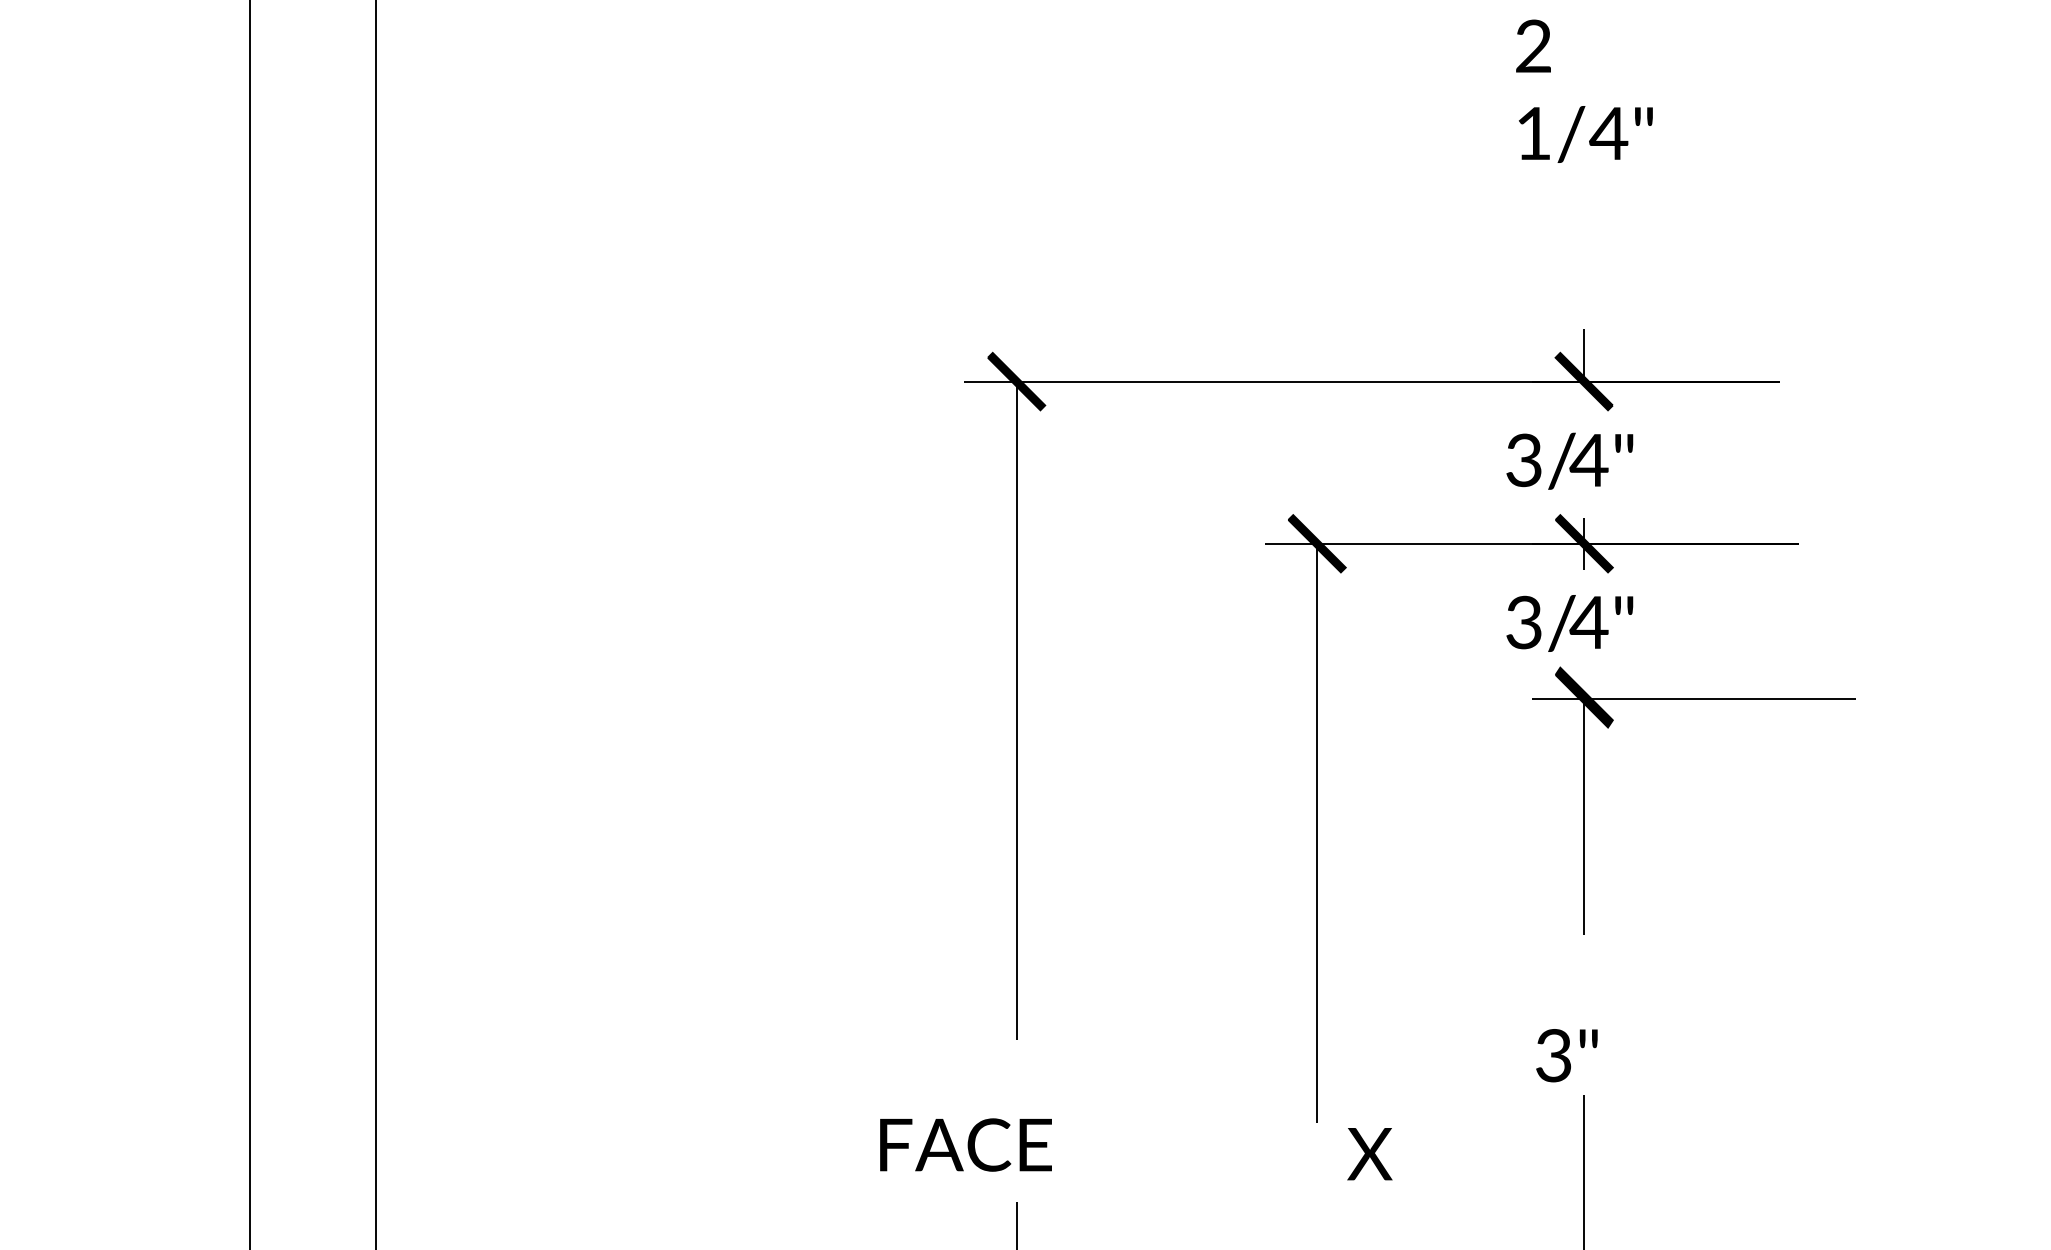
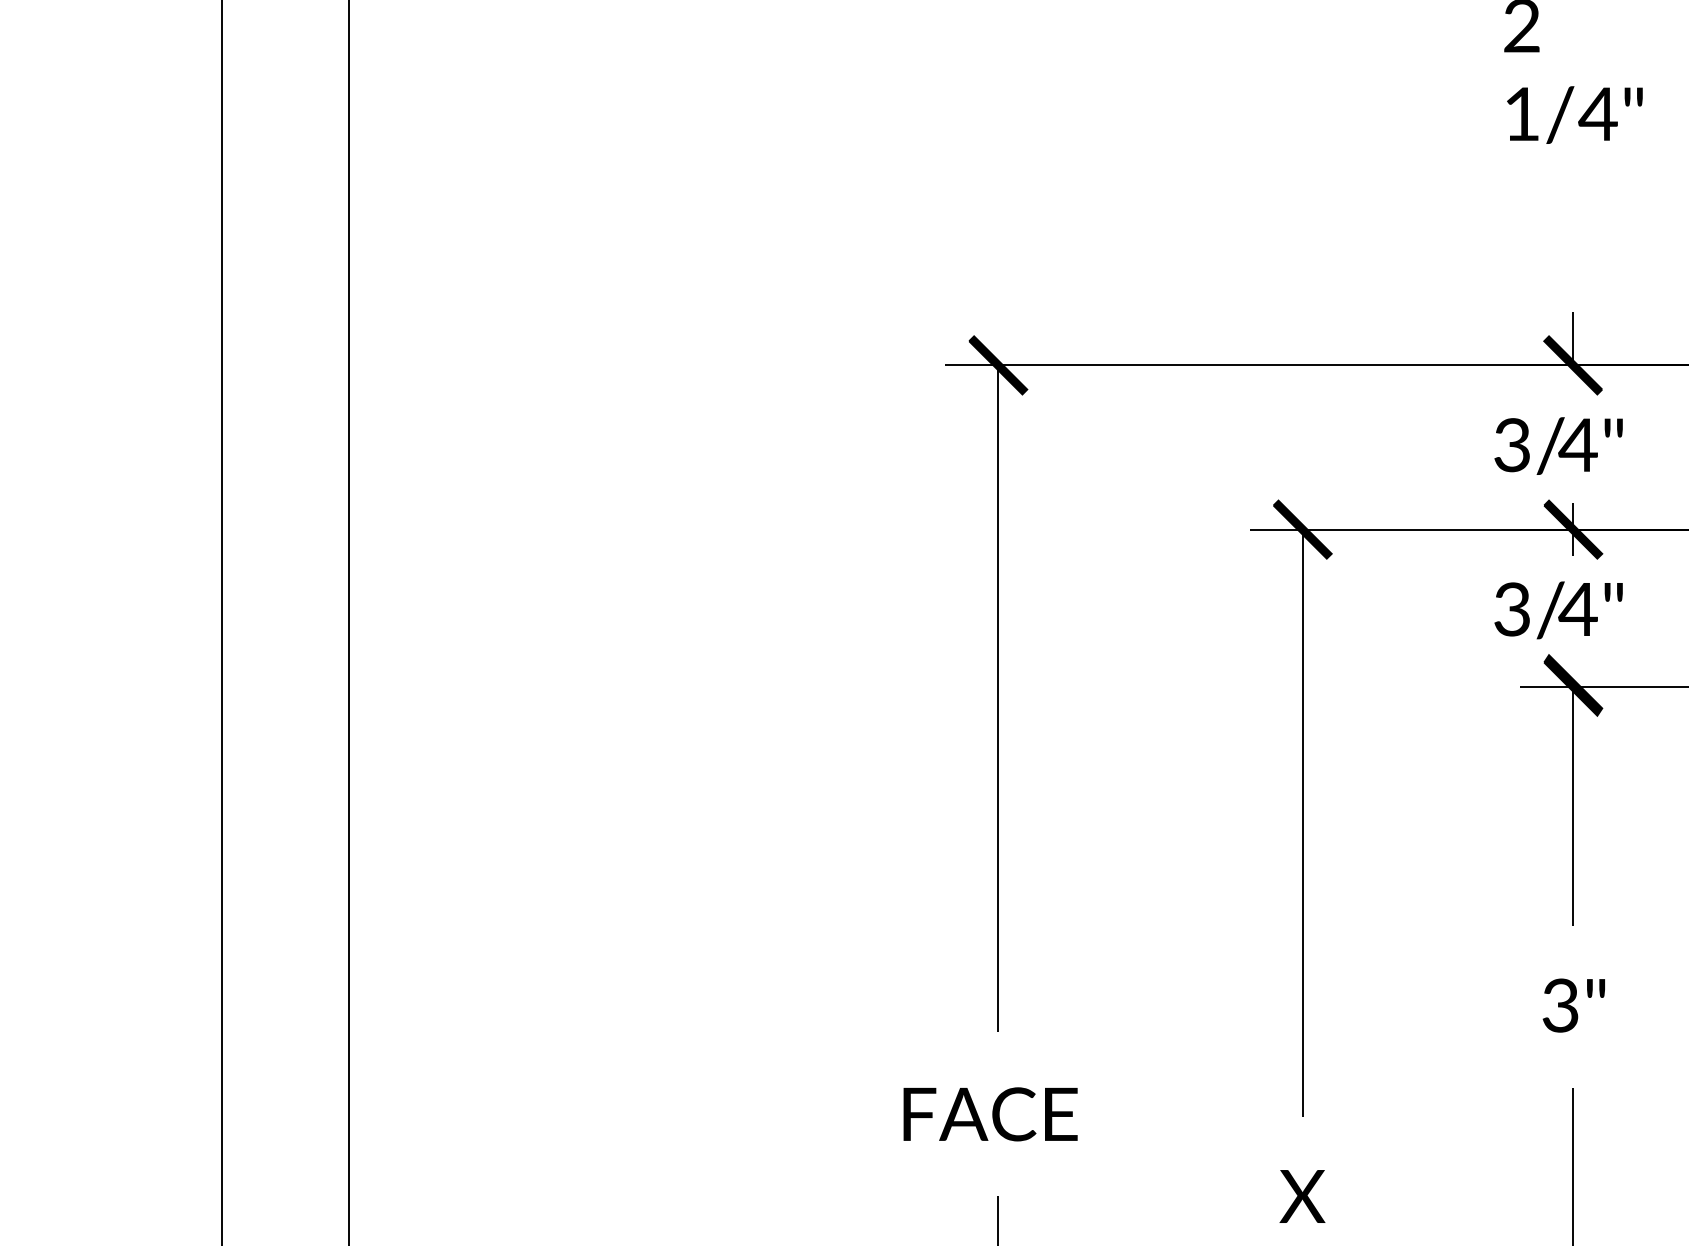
text: (1566, 1055) -> (1573, 1005), moved
text: (965, 1144) -> (990, 1113), moved
text: (1369, 1154) -> (1302, 1196), moved

